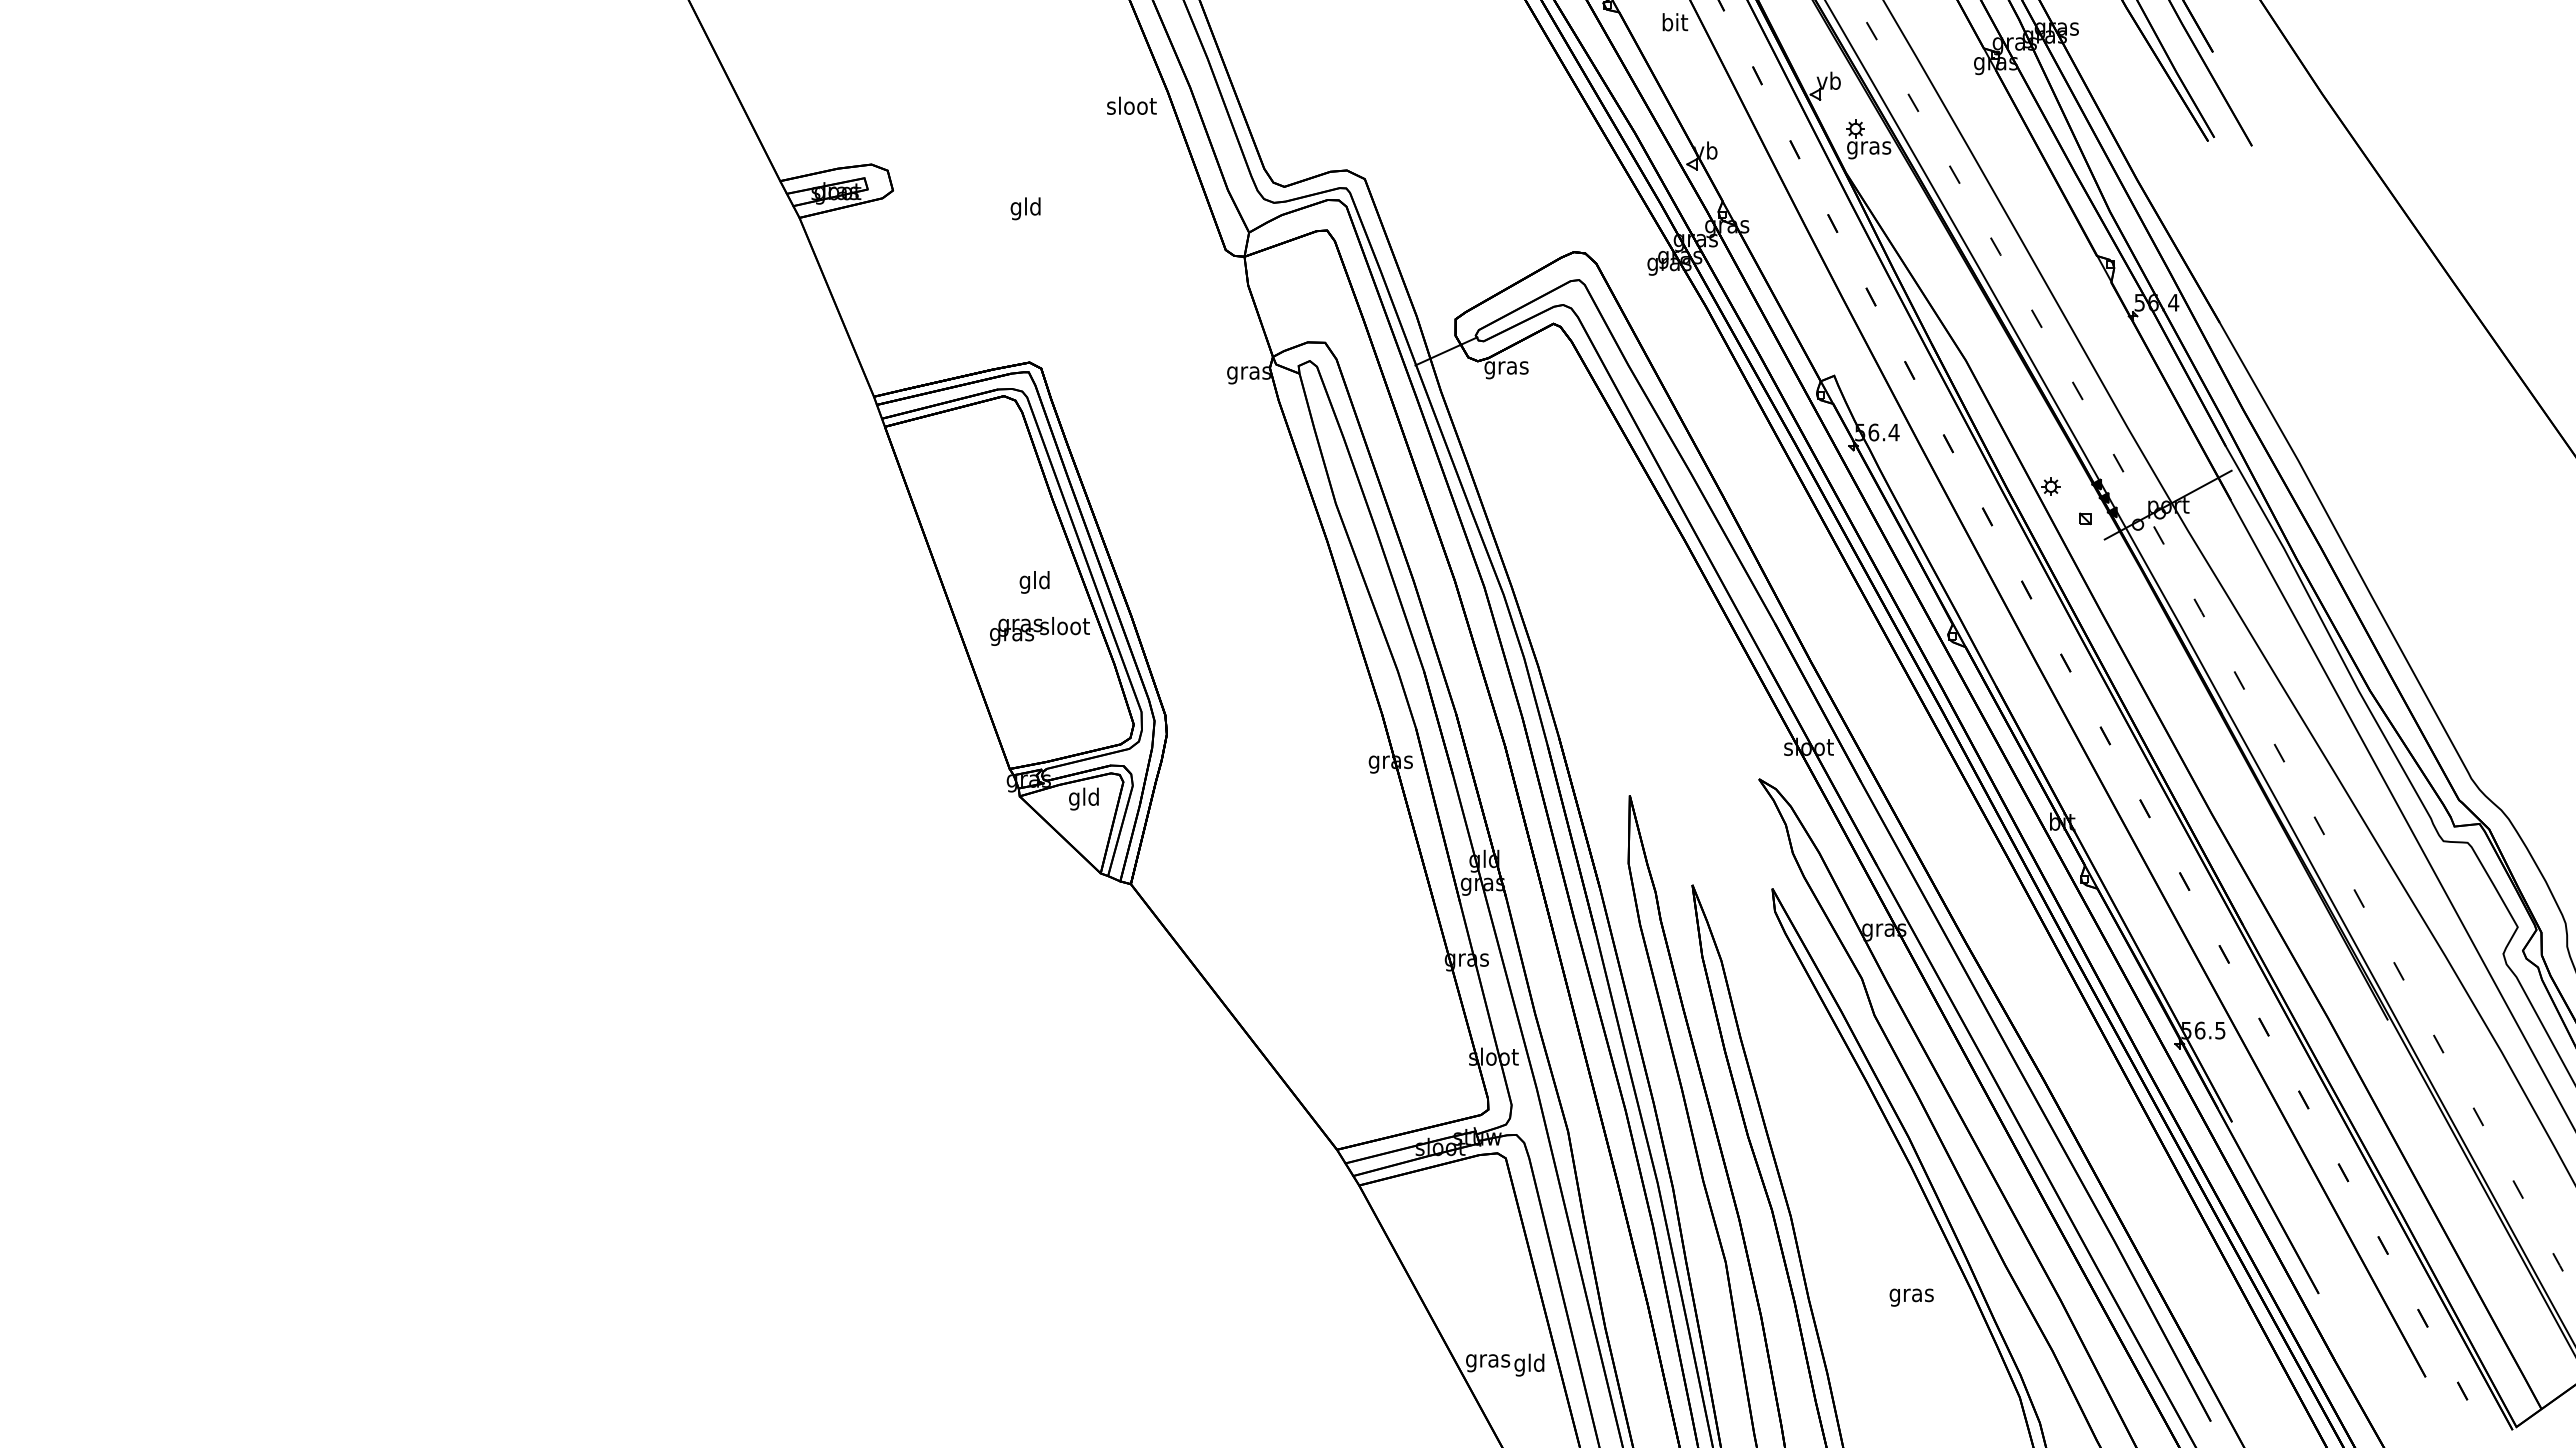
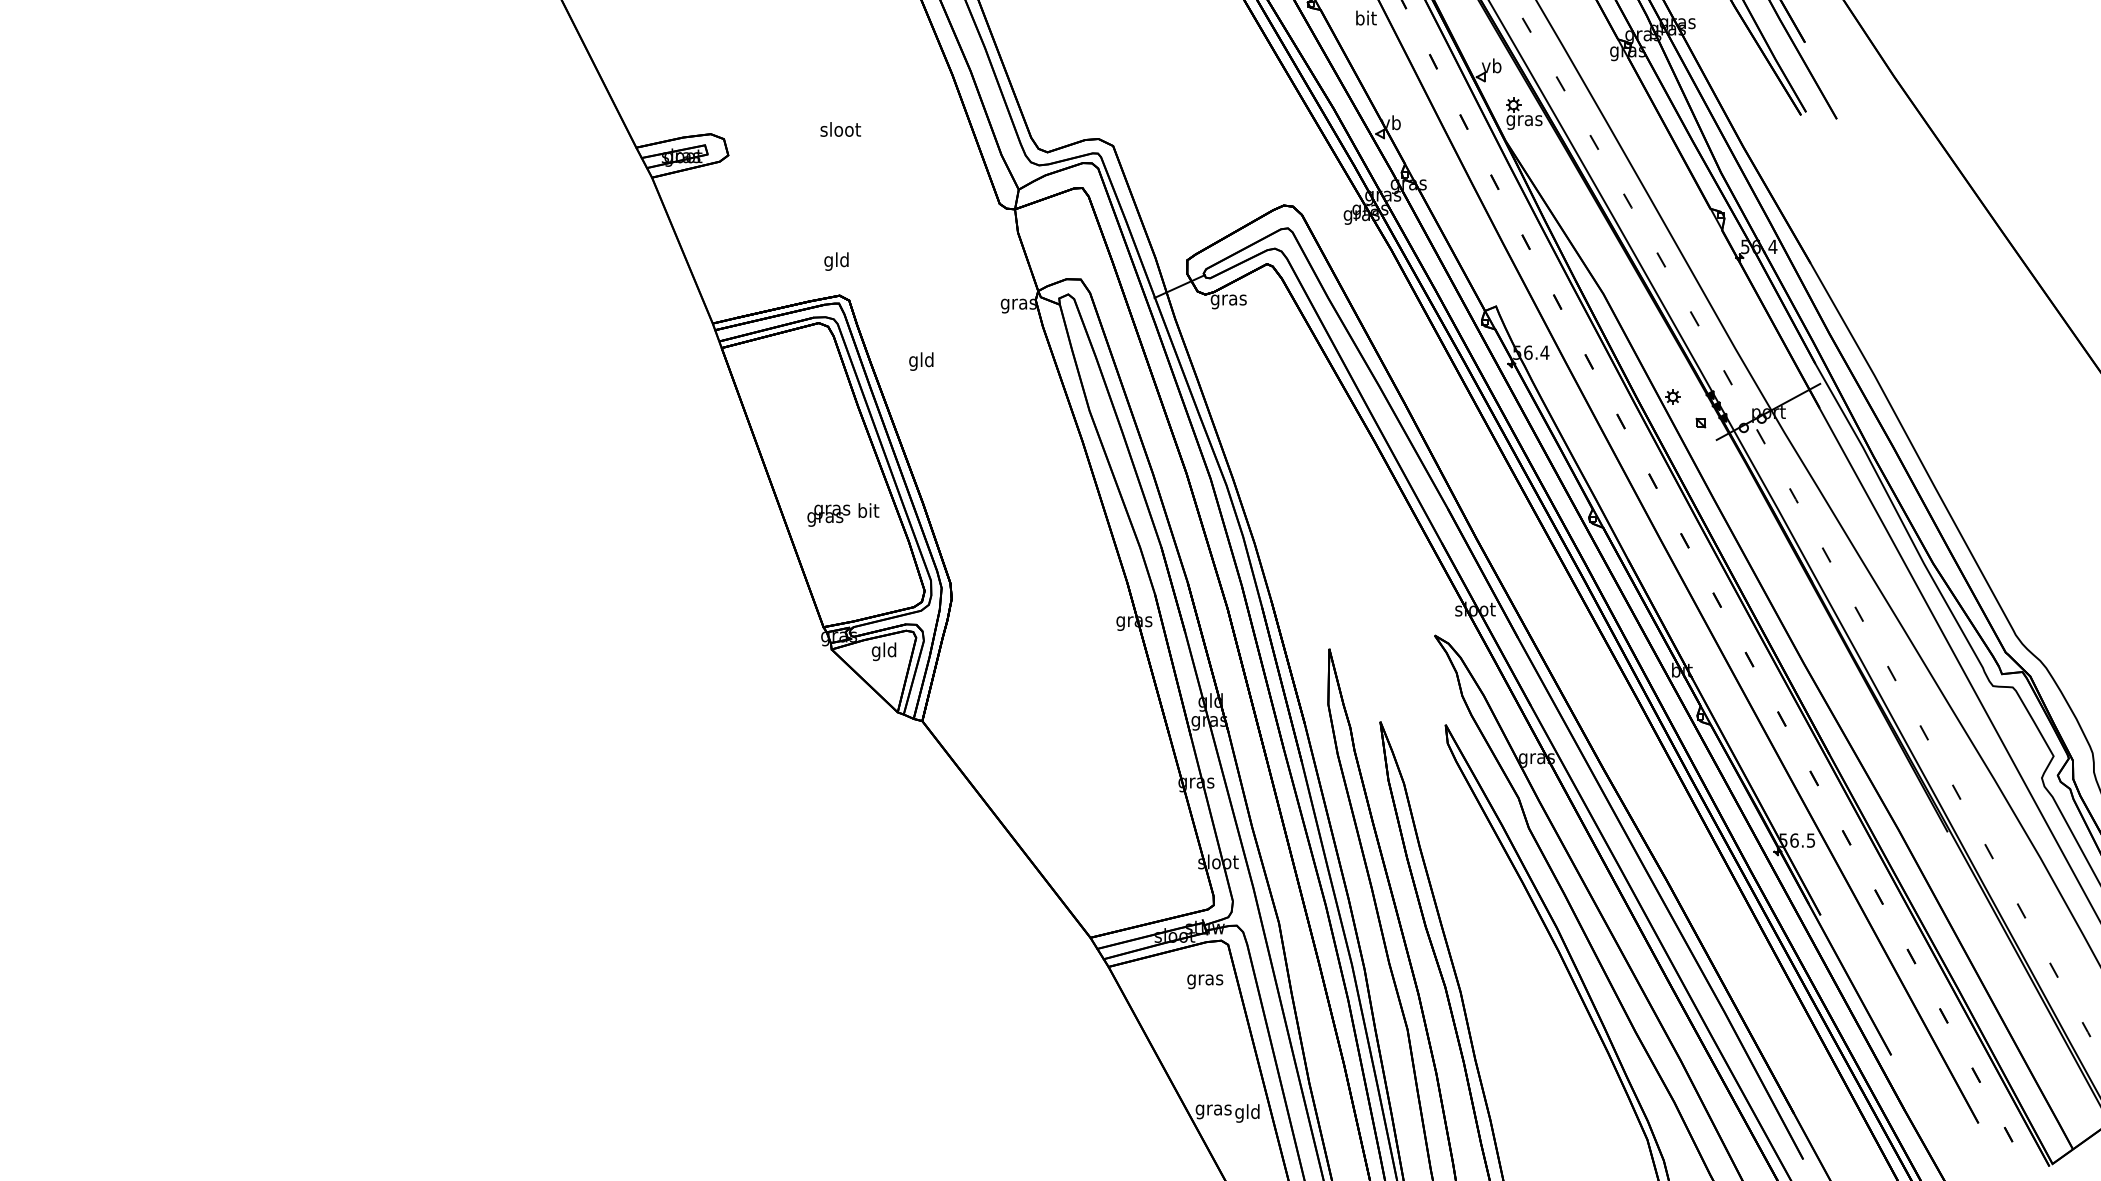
text: (1131, 105) -> (840, 129), moved
text: (1025, 208) -> (836, 261), moved
text: (1034, 582) -> (921, 361), moved
text: (1064, 626) -> (868, 510), sloot -> bit
text: (1911, 1297) -> (1205, 981), moved

